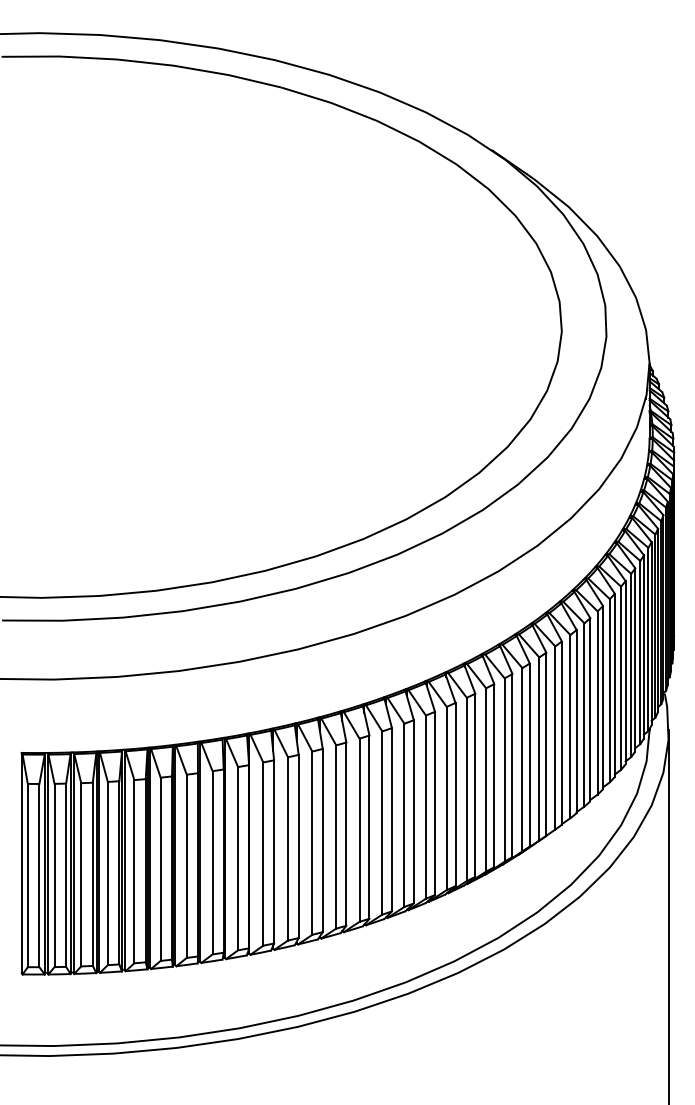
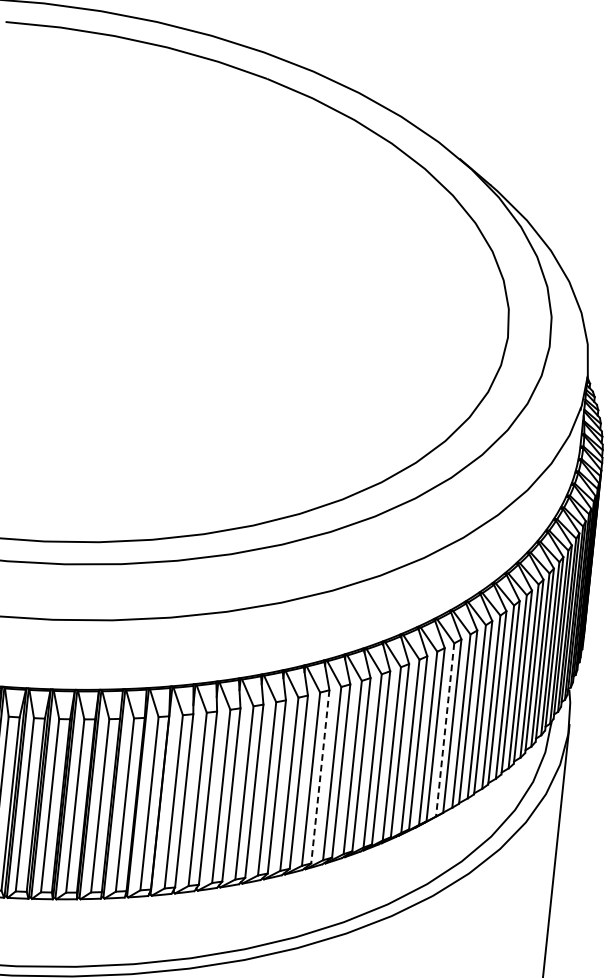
line: (539, 749) -> (445, 730), solid -> dashed
line: (413, 811) -> (320, 776), solid -> dashed

